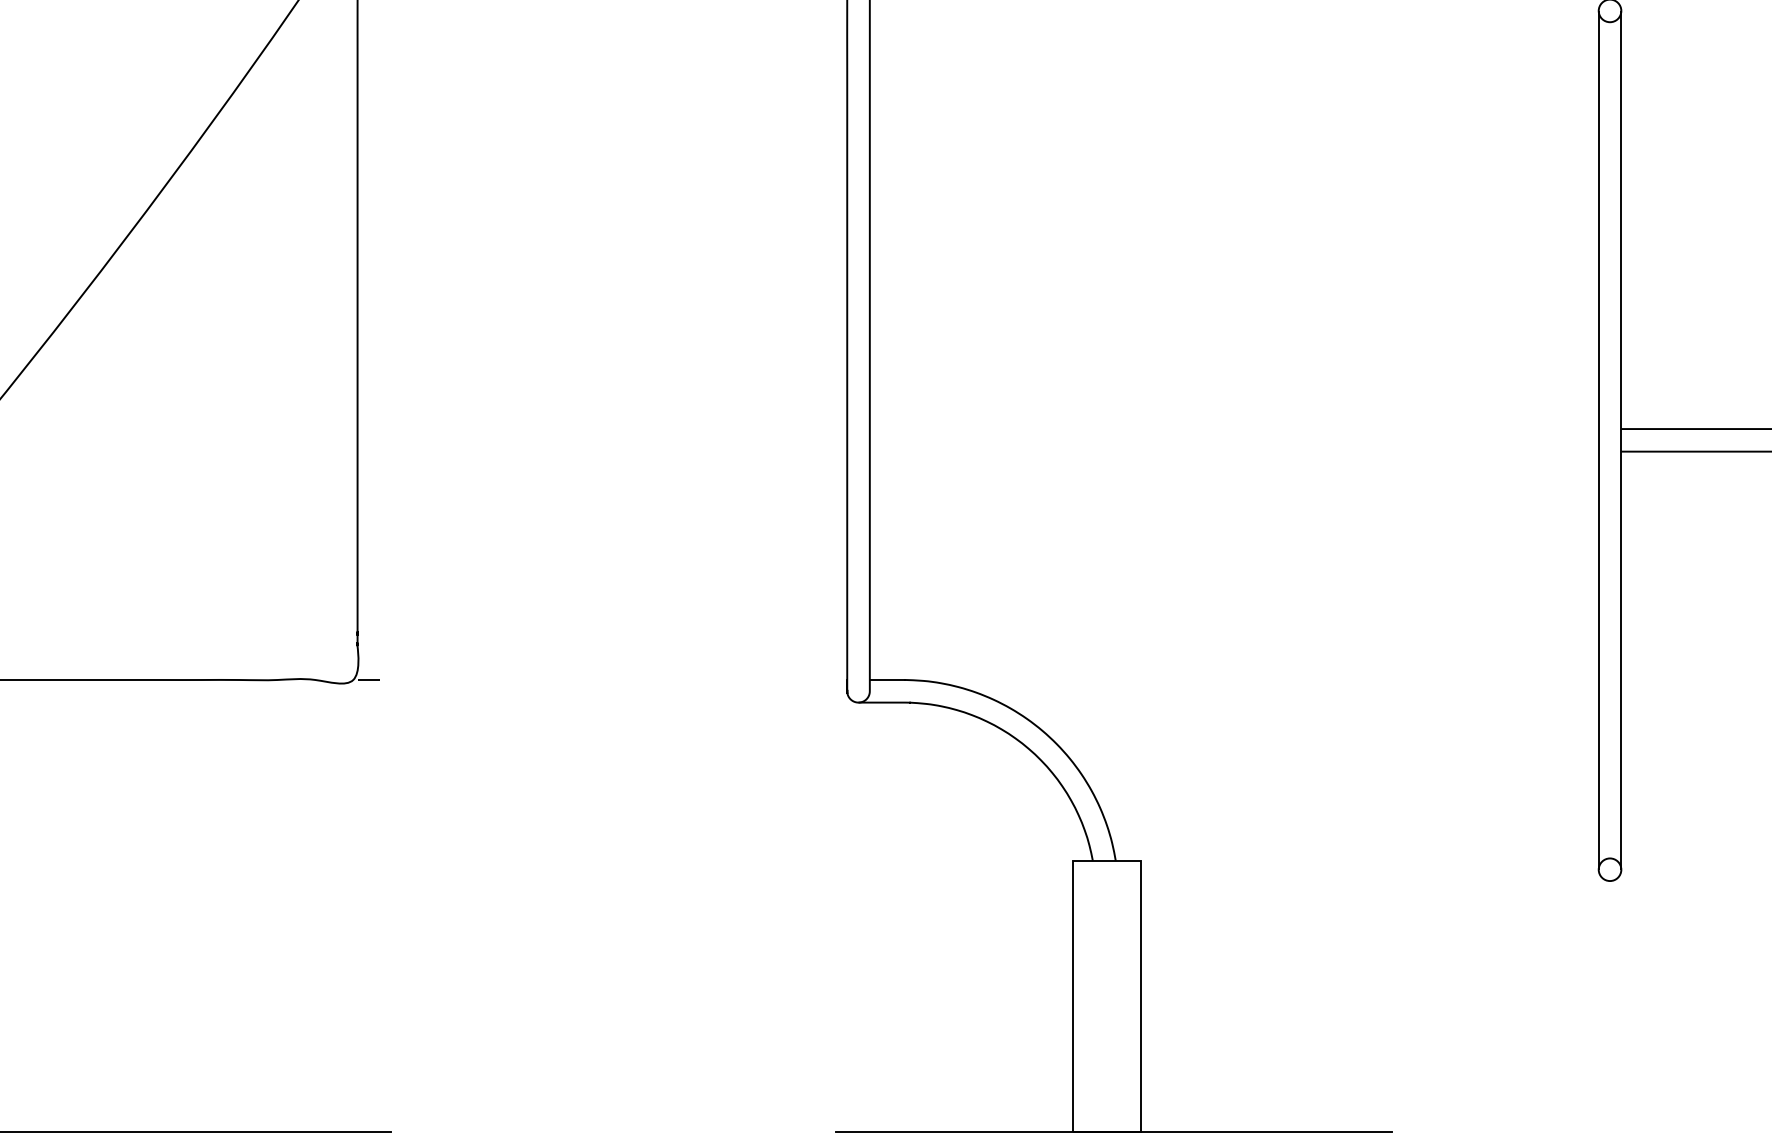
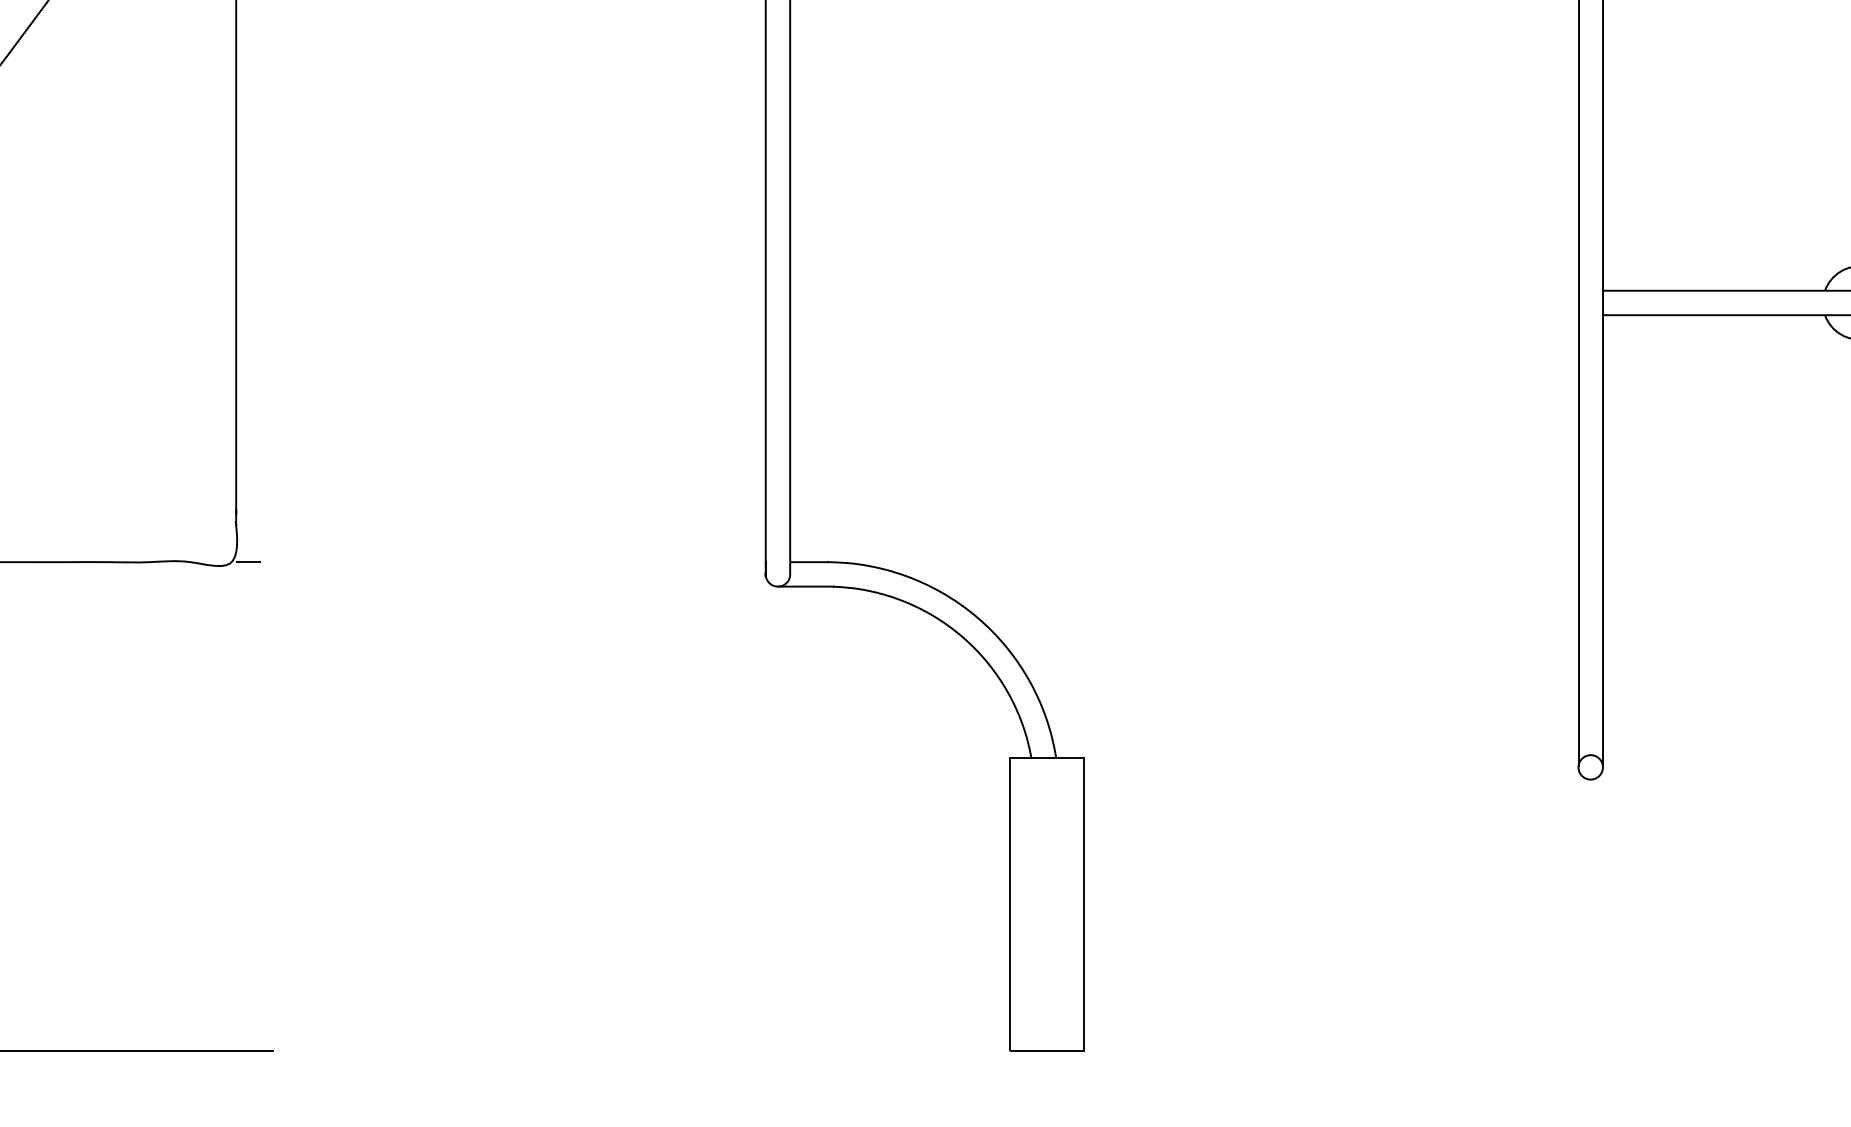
line: (1113, 1132) -> (1053, 1051), removed

